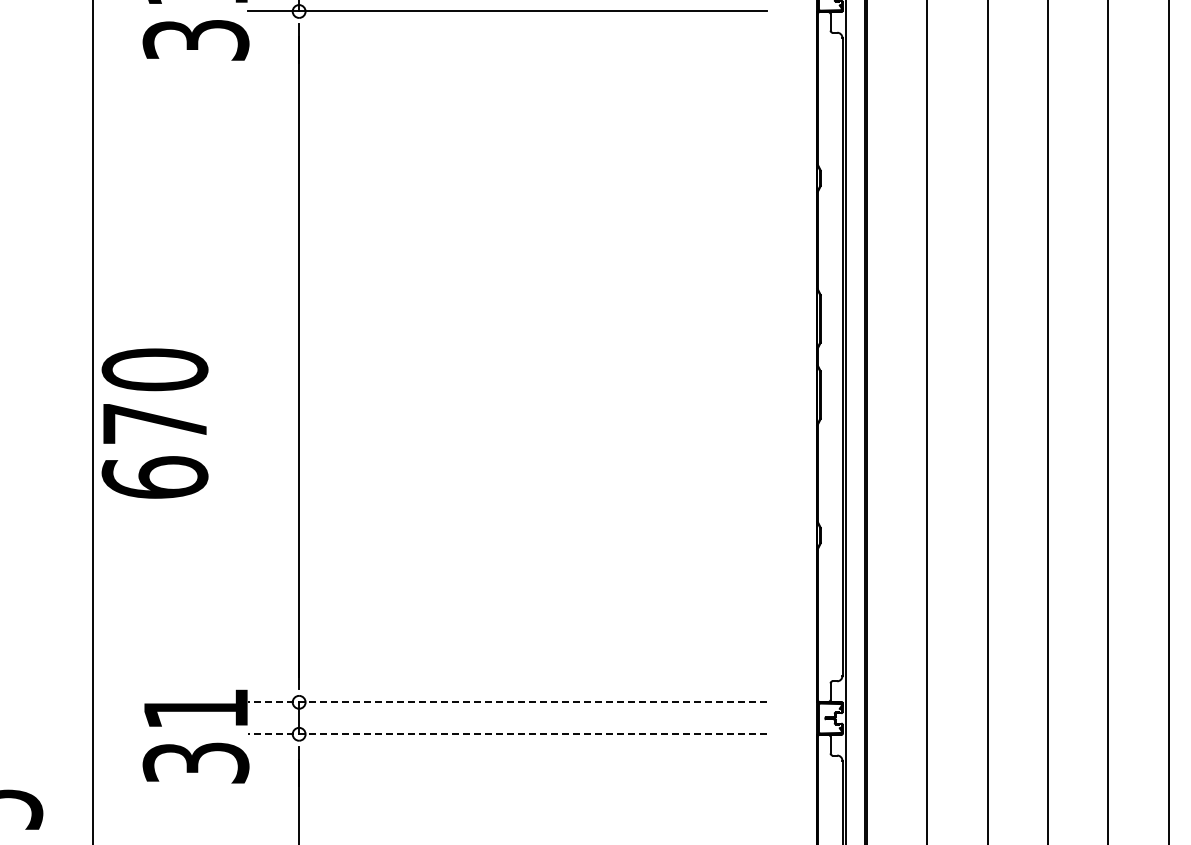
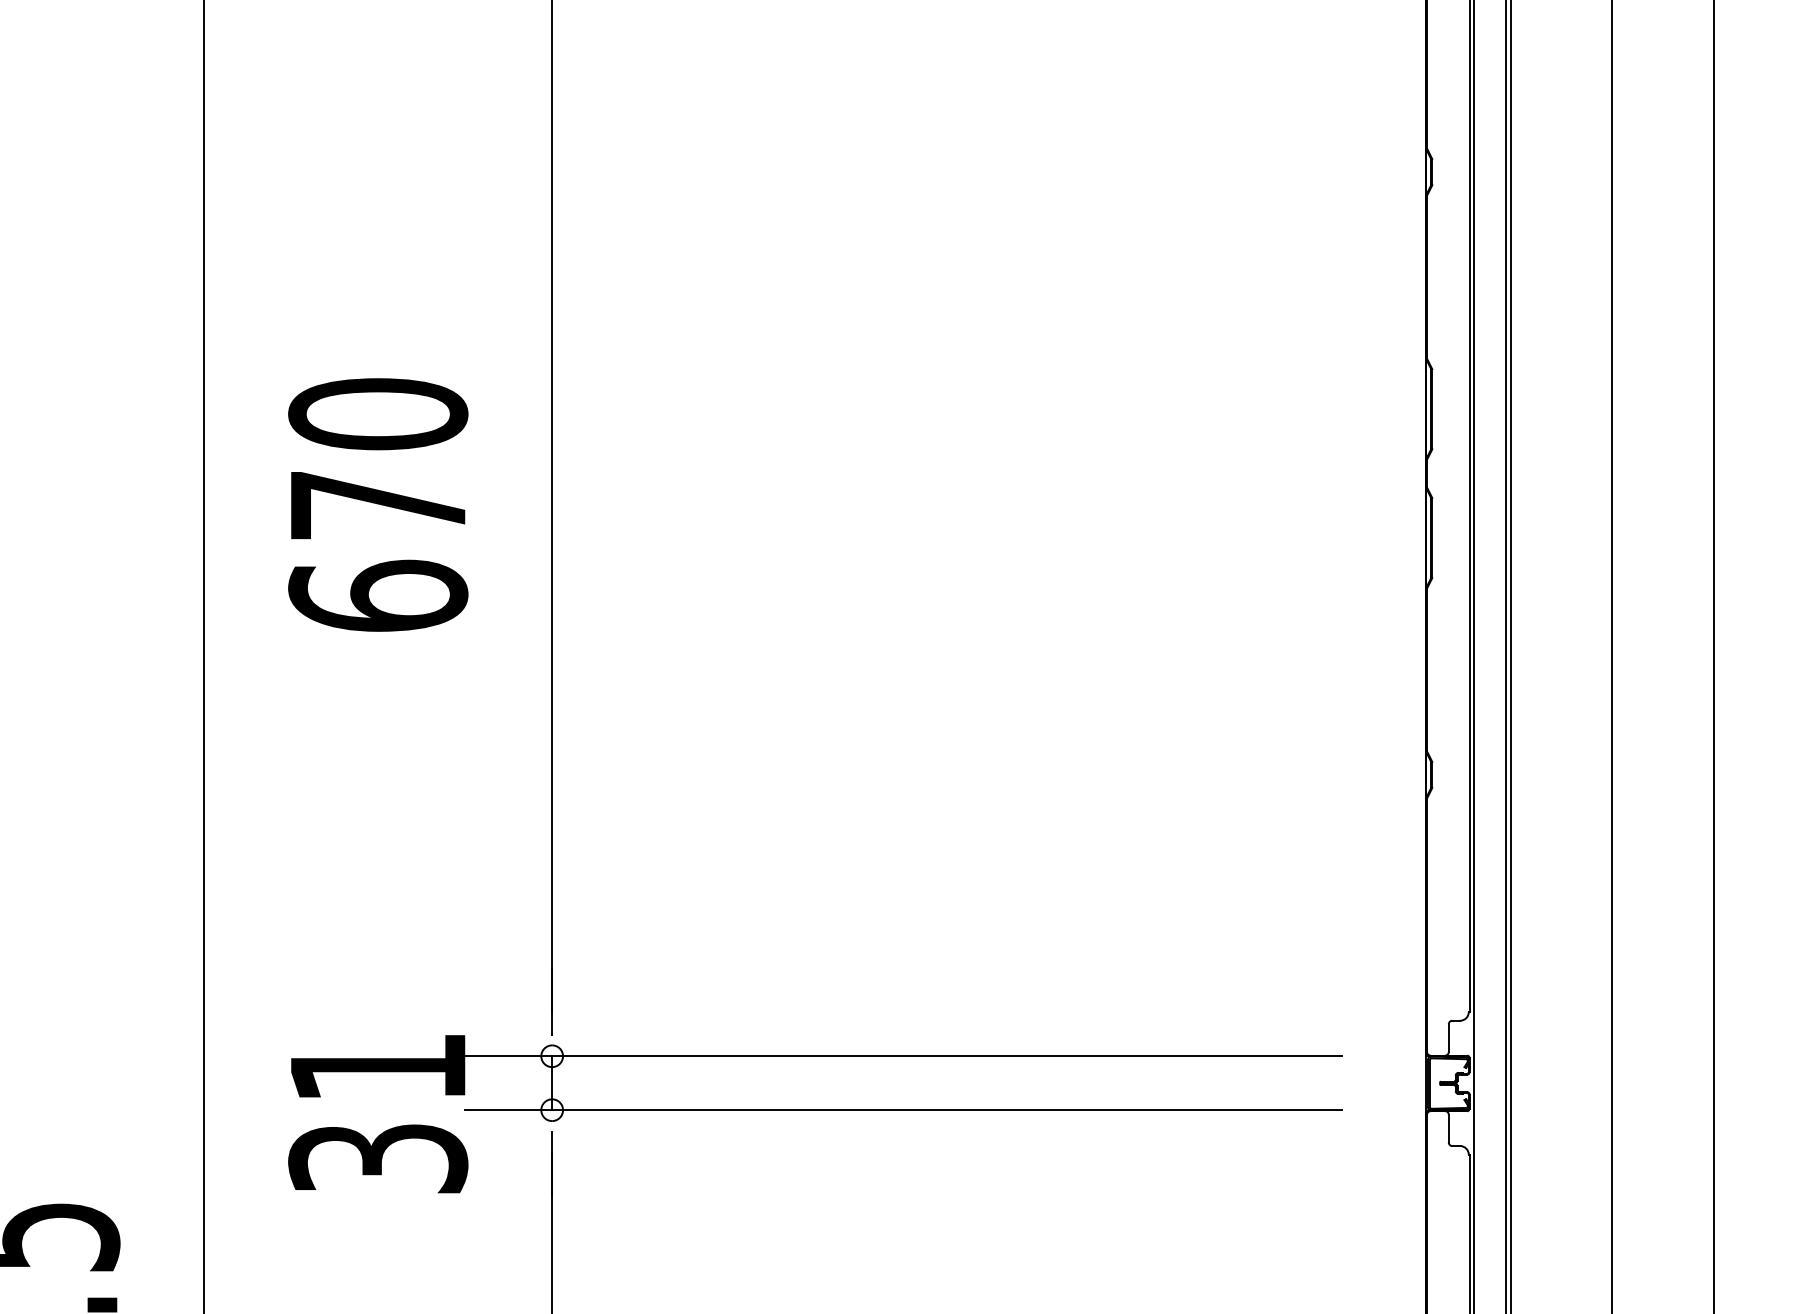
text: (154, 423) -> (377, 504), moved
line: (507, 702) -> (903, 1056), dashed -> solid
line: (507, 734) -> (903, 1110), dashed -> solid

